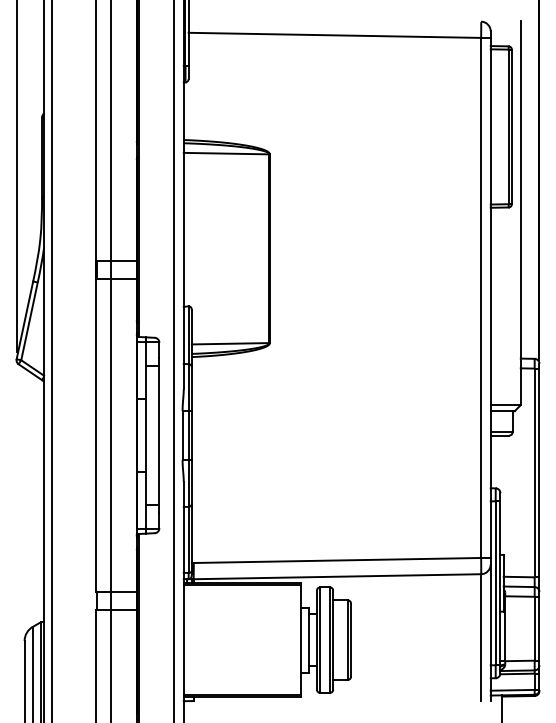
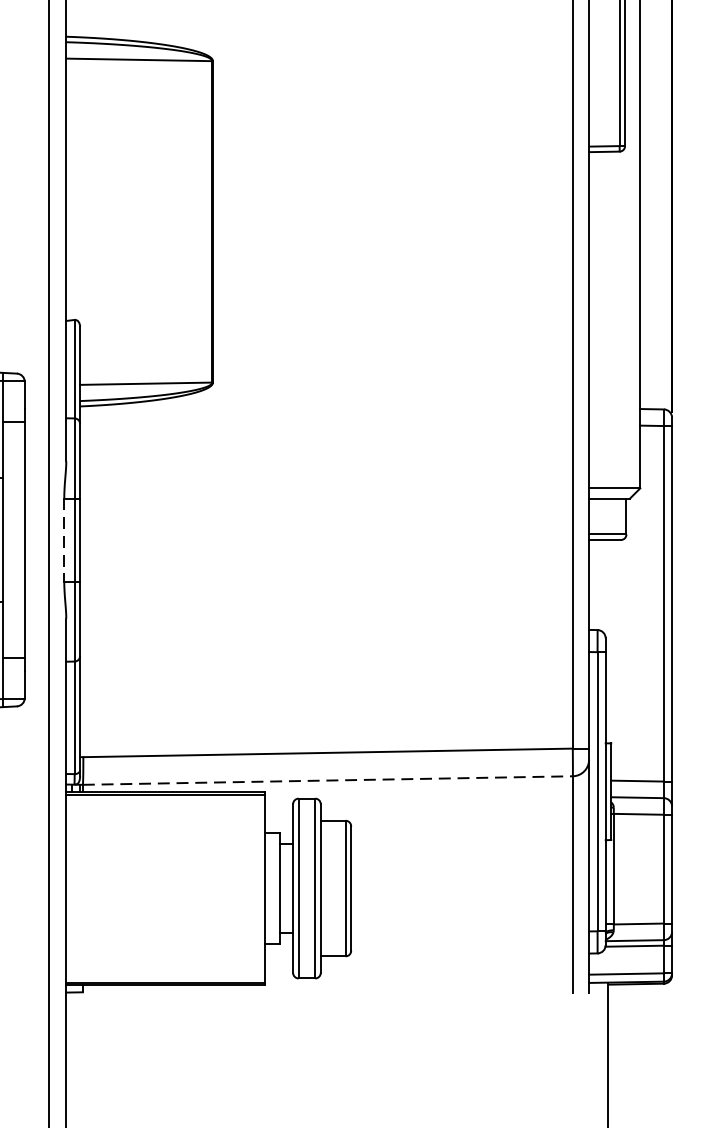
line: (182, 436) -> (64, 541), solid -> dashed
line: (337, 576) -> (328, 780), solid -> dashed

